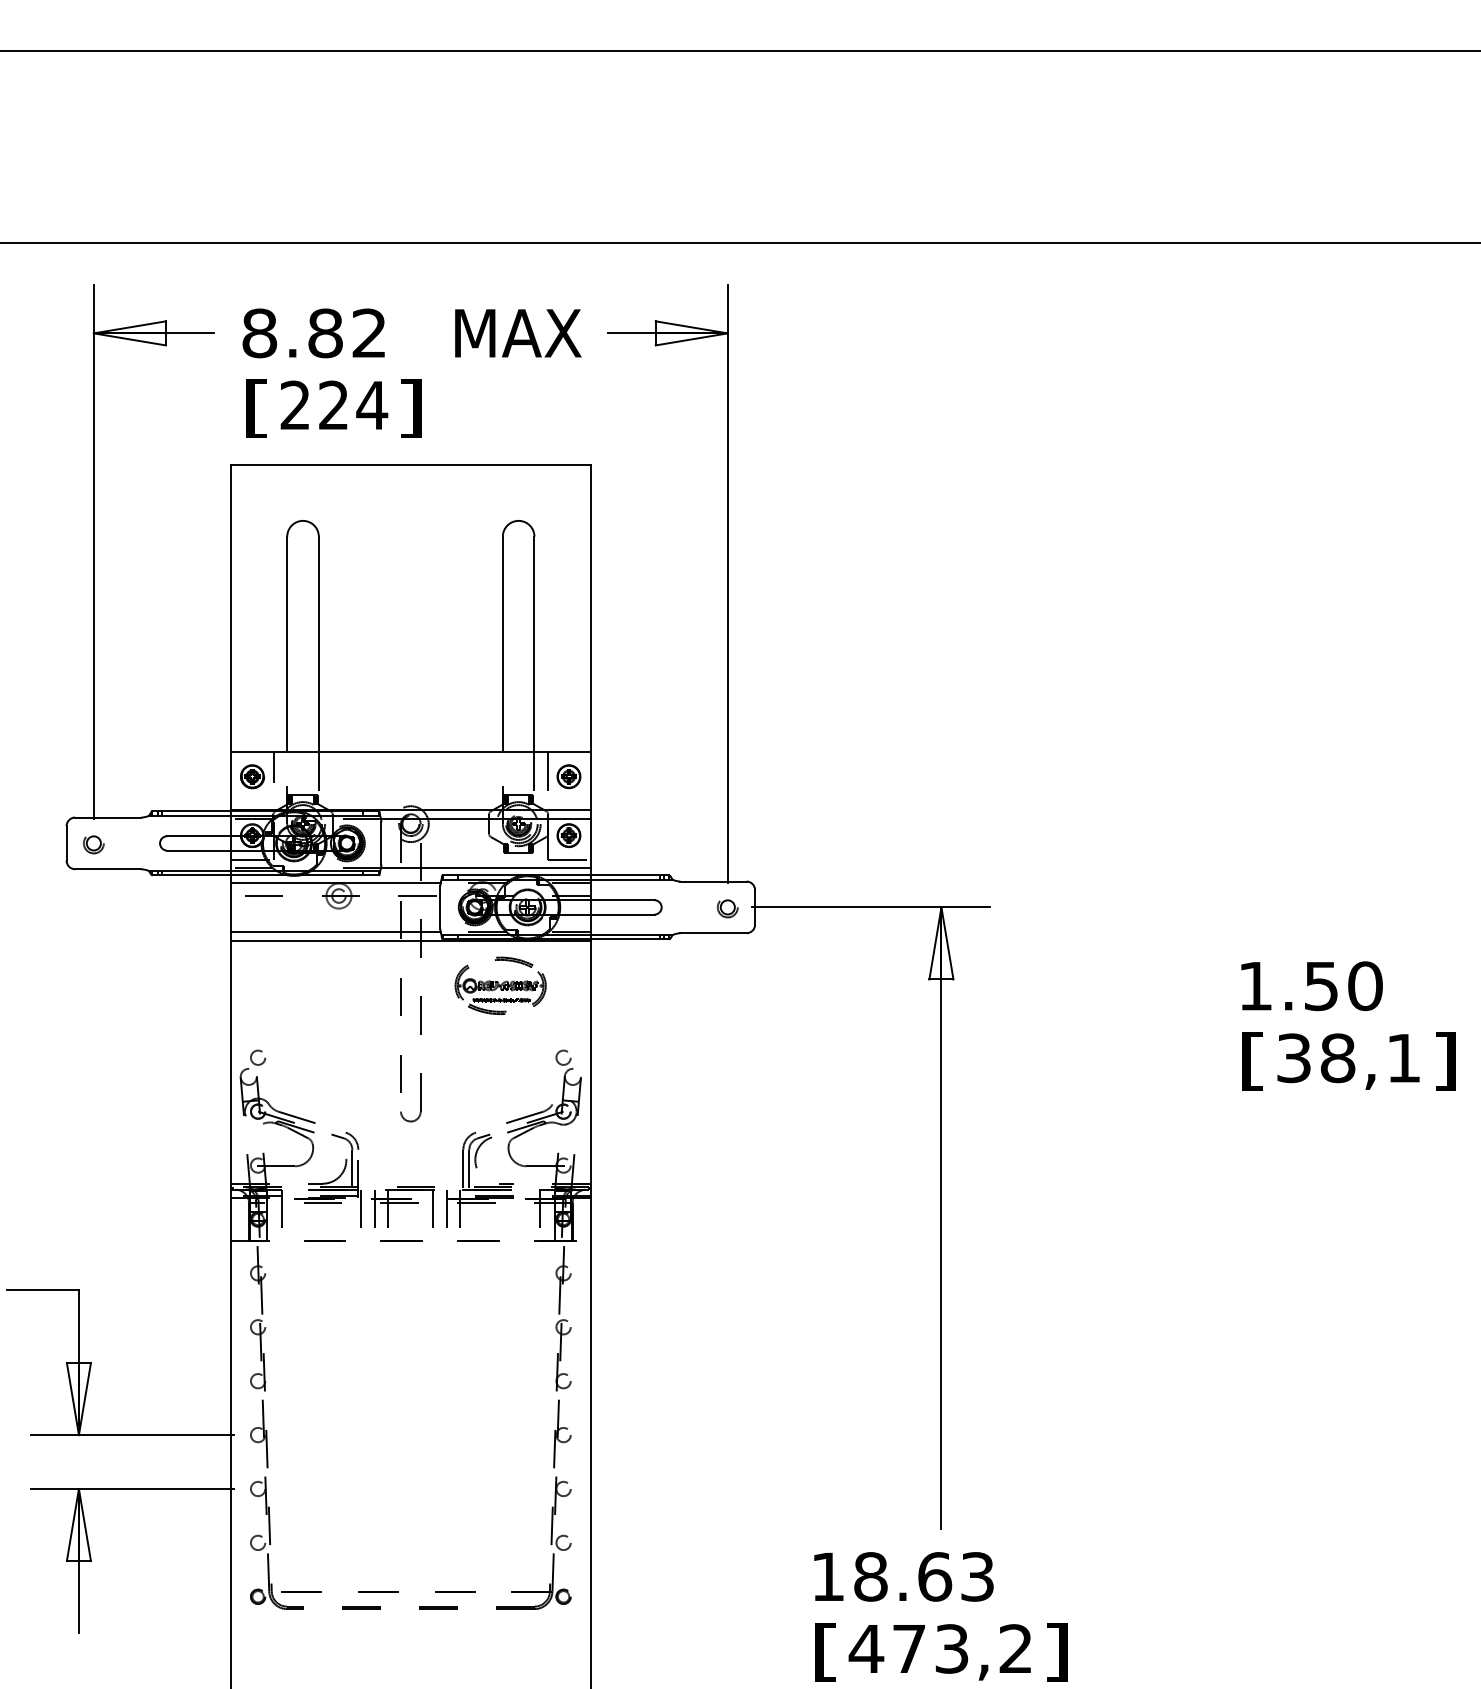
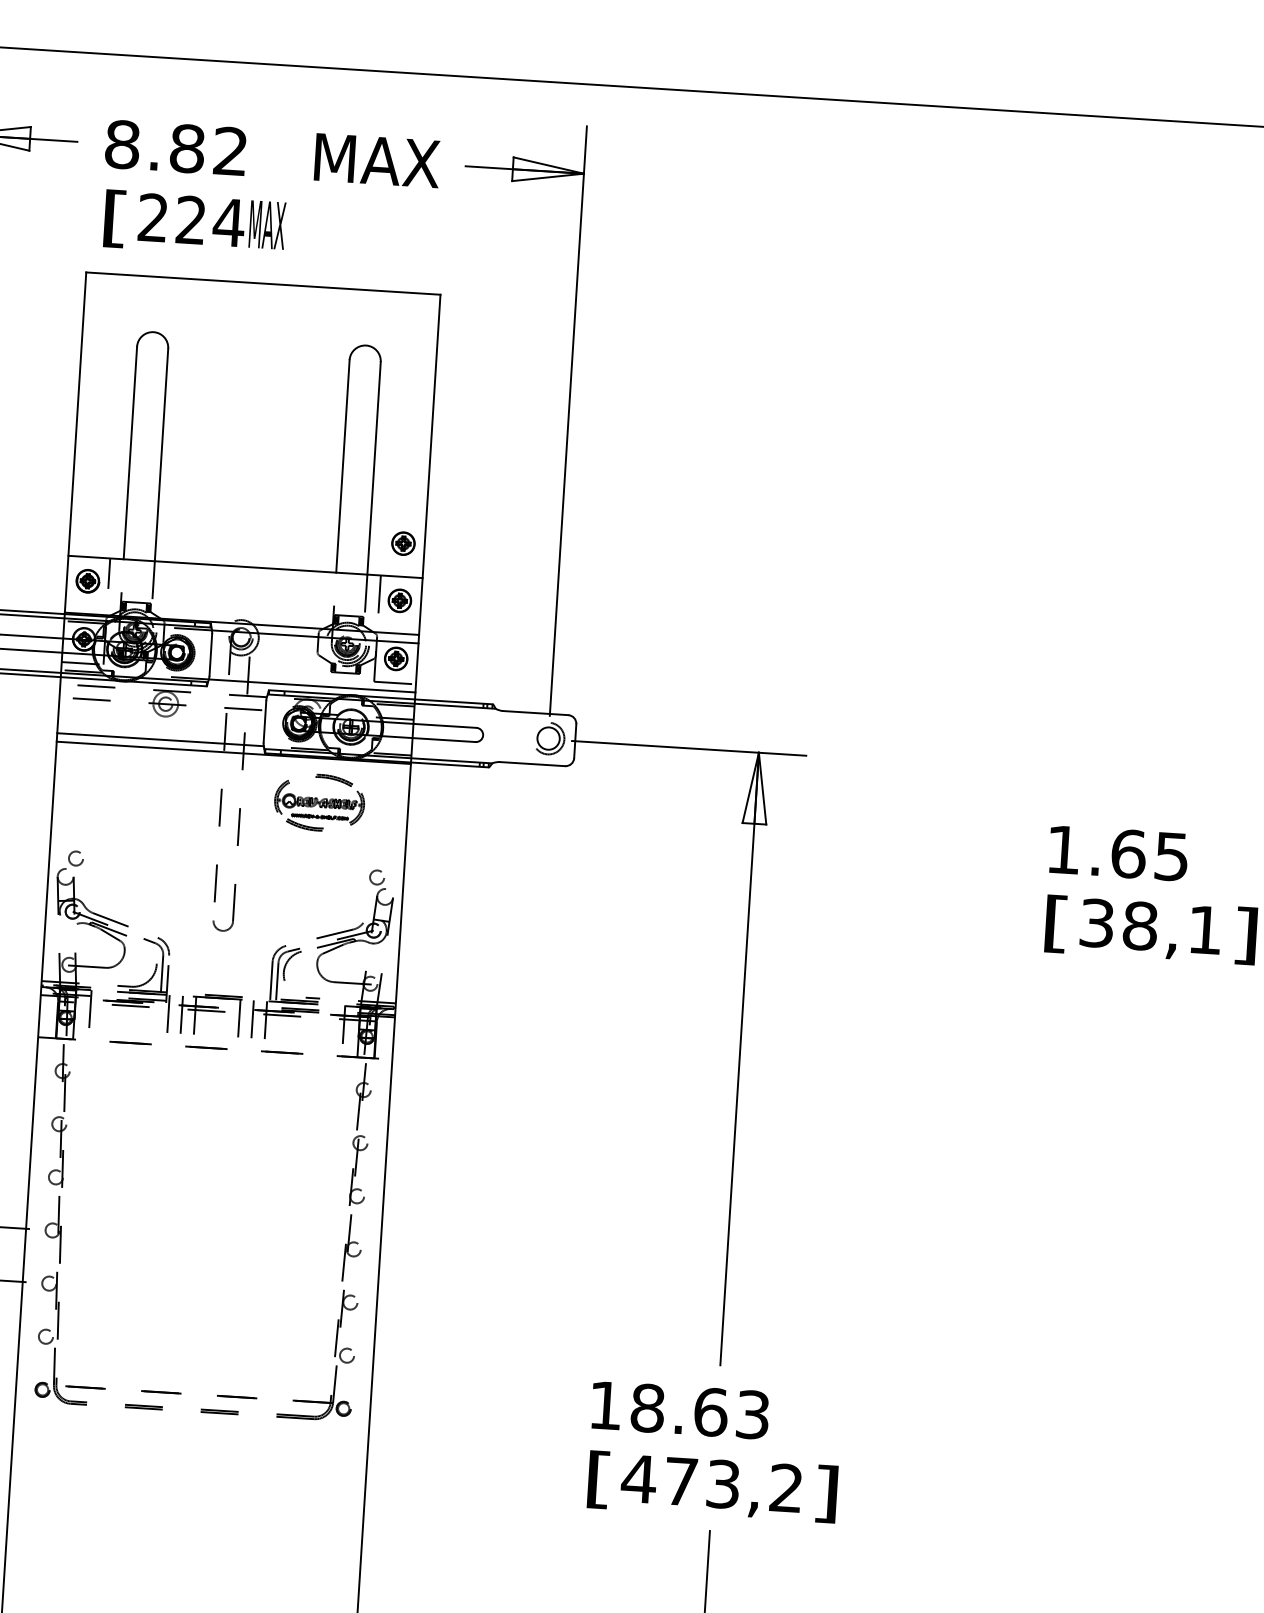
text: (411, 408) -> (267, 228), ] -> MAX
part: (568, 718) -> (403, 543), added
line: (335, 882) -> (163, 690), solid -> dashed
part: (727, 908) -> (547, 740), size x1.6
text: (1343, 986) -> (1150, 855), 1.50 -> 1.65

